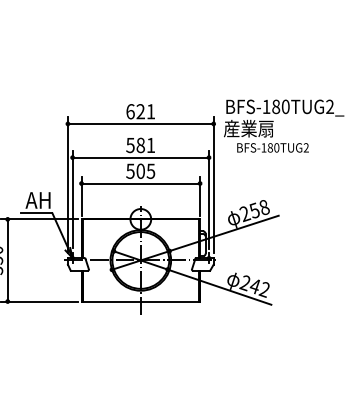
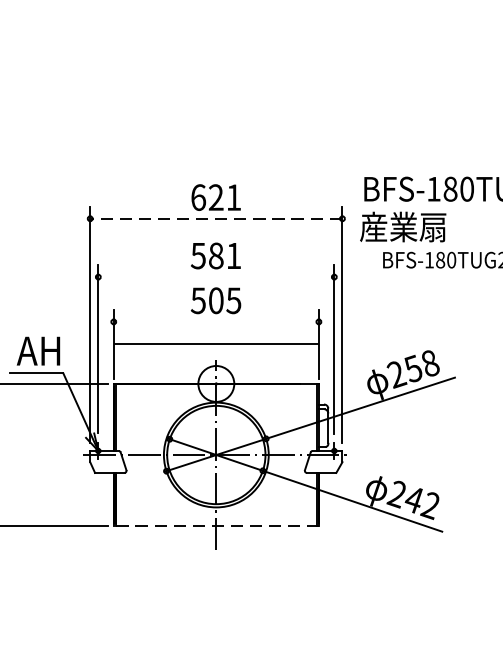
line: (140, 123) -> (215, 218), solid -> dashed
line: (140, 157) -> (215, 276), removed
line: (140, 183) -> (215, 344), moved
line: (140, 301) -> (215, 526), solid -> dashed

